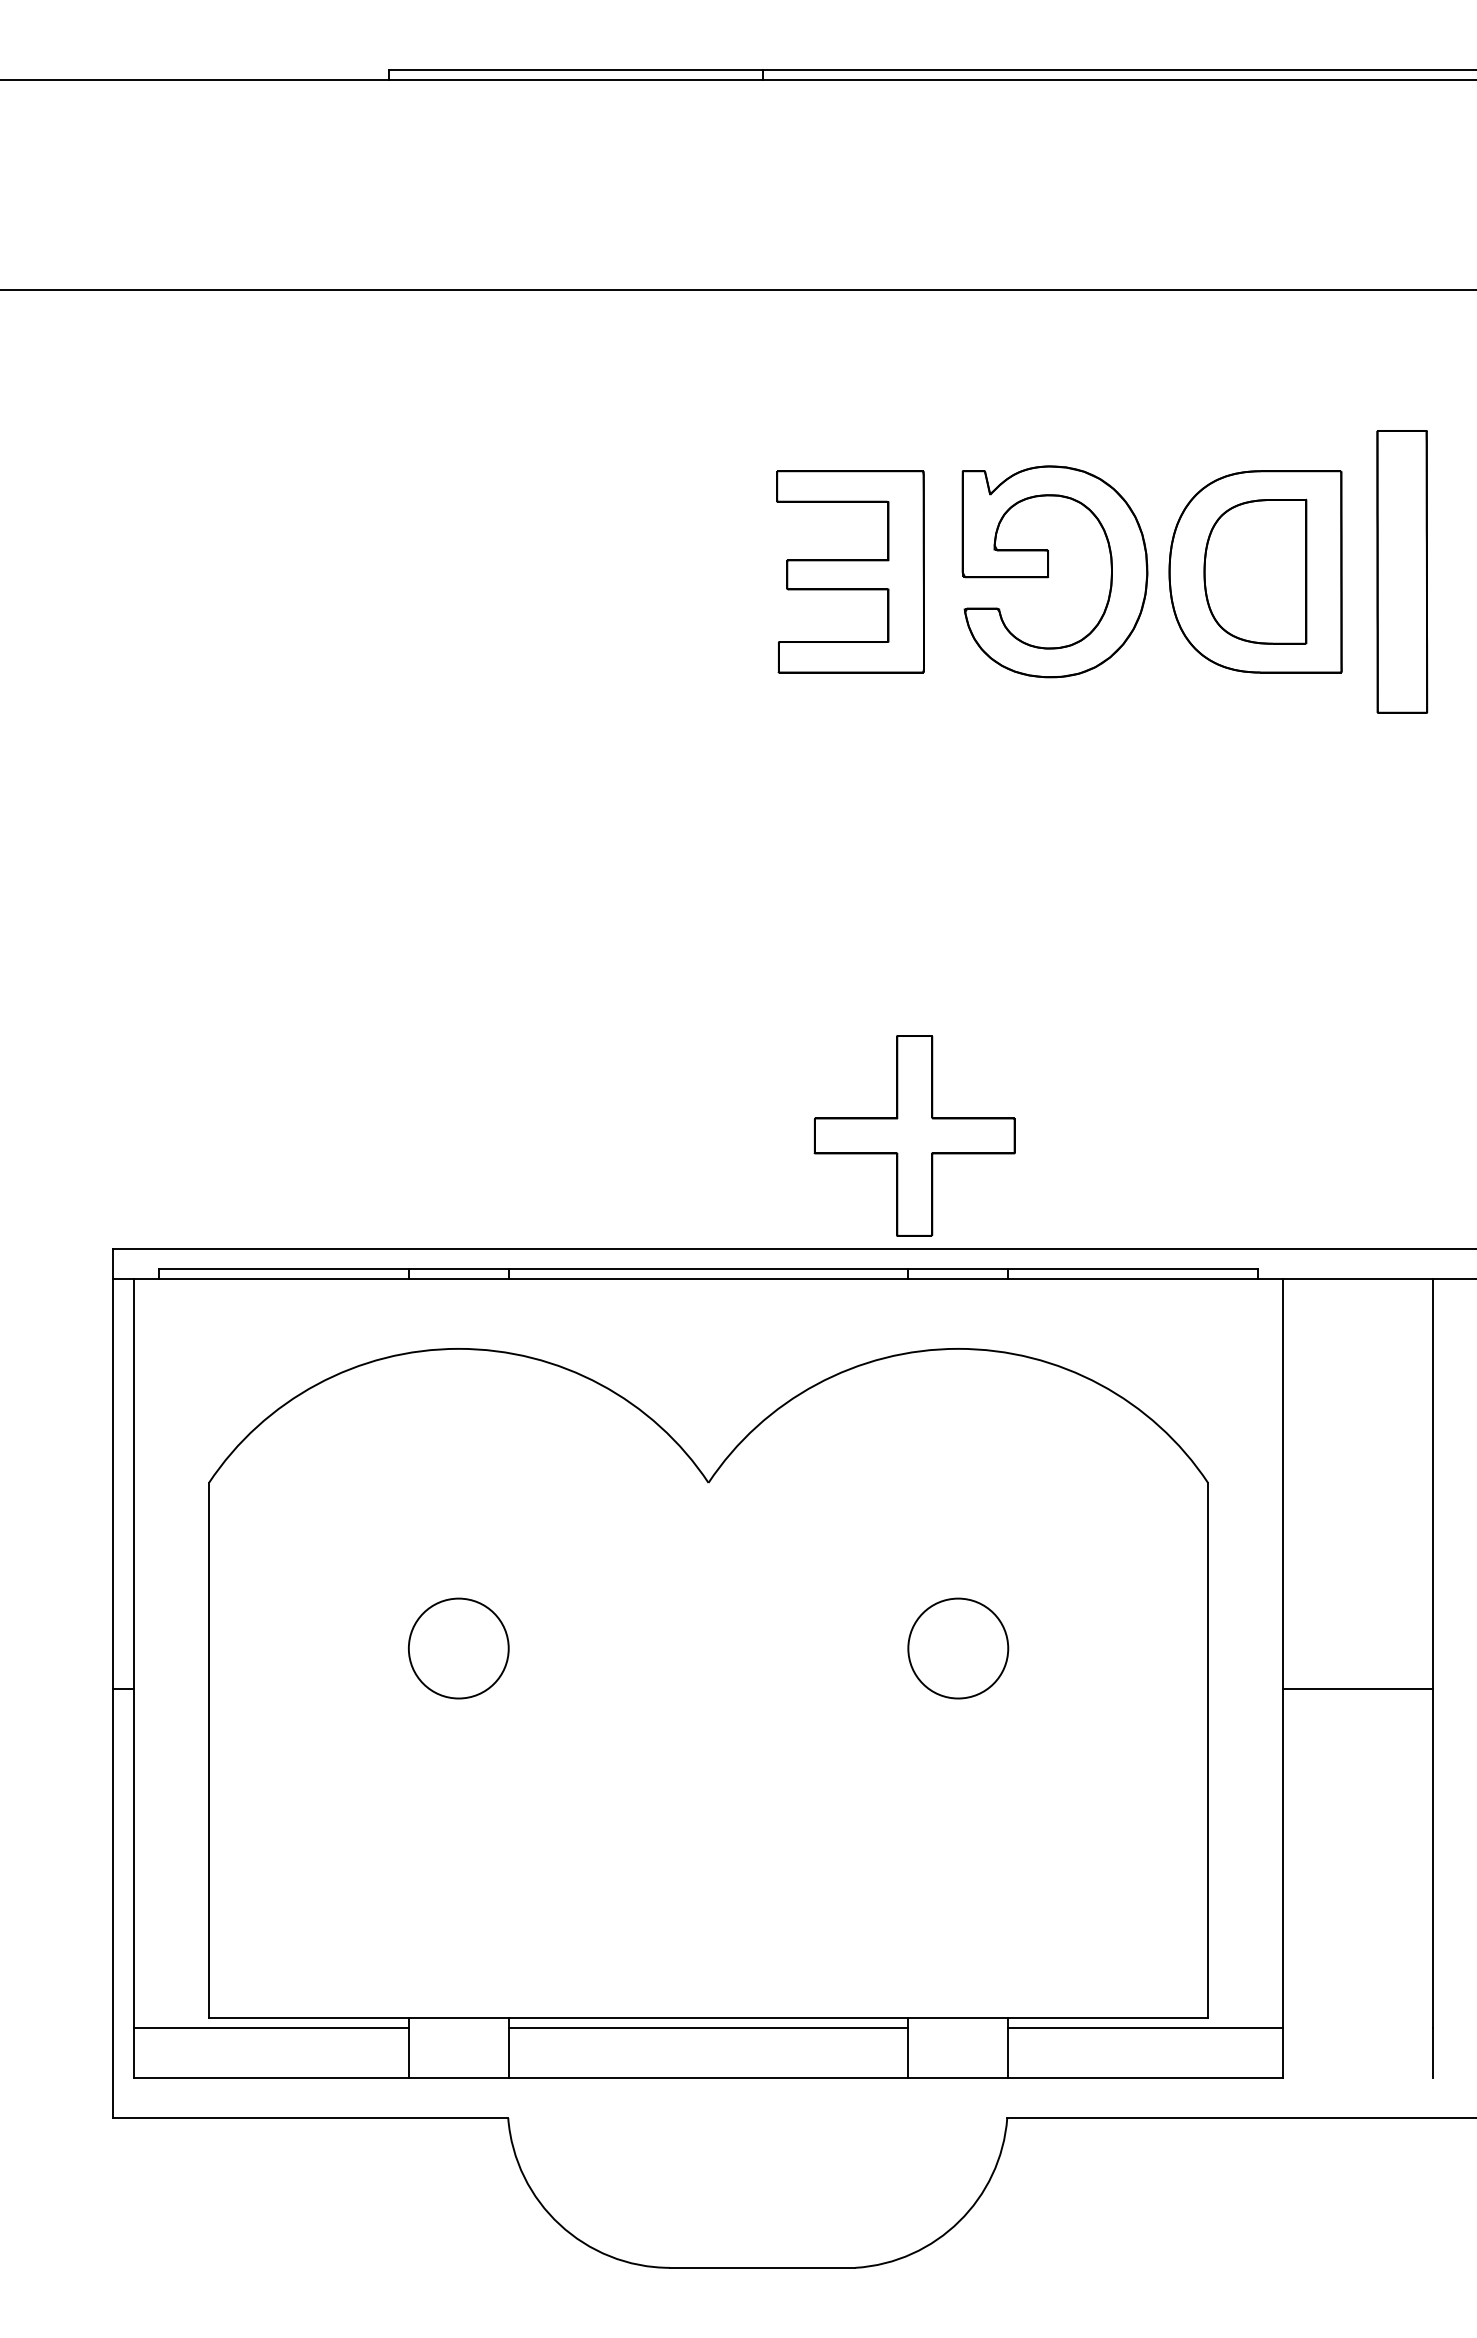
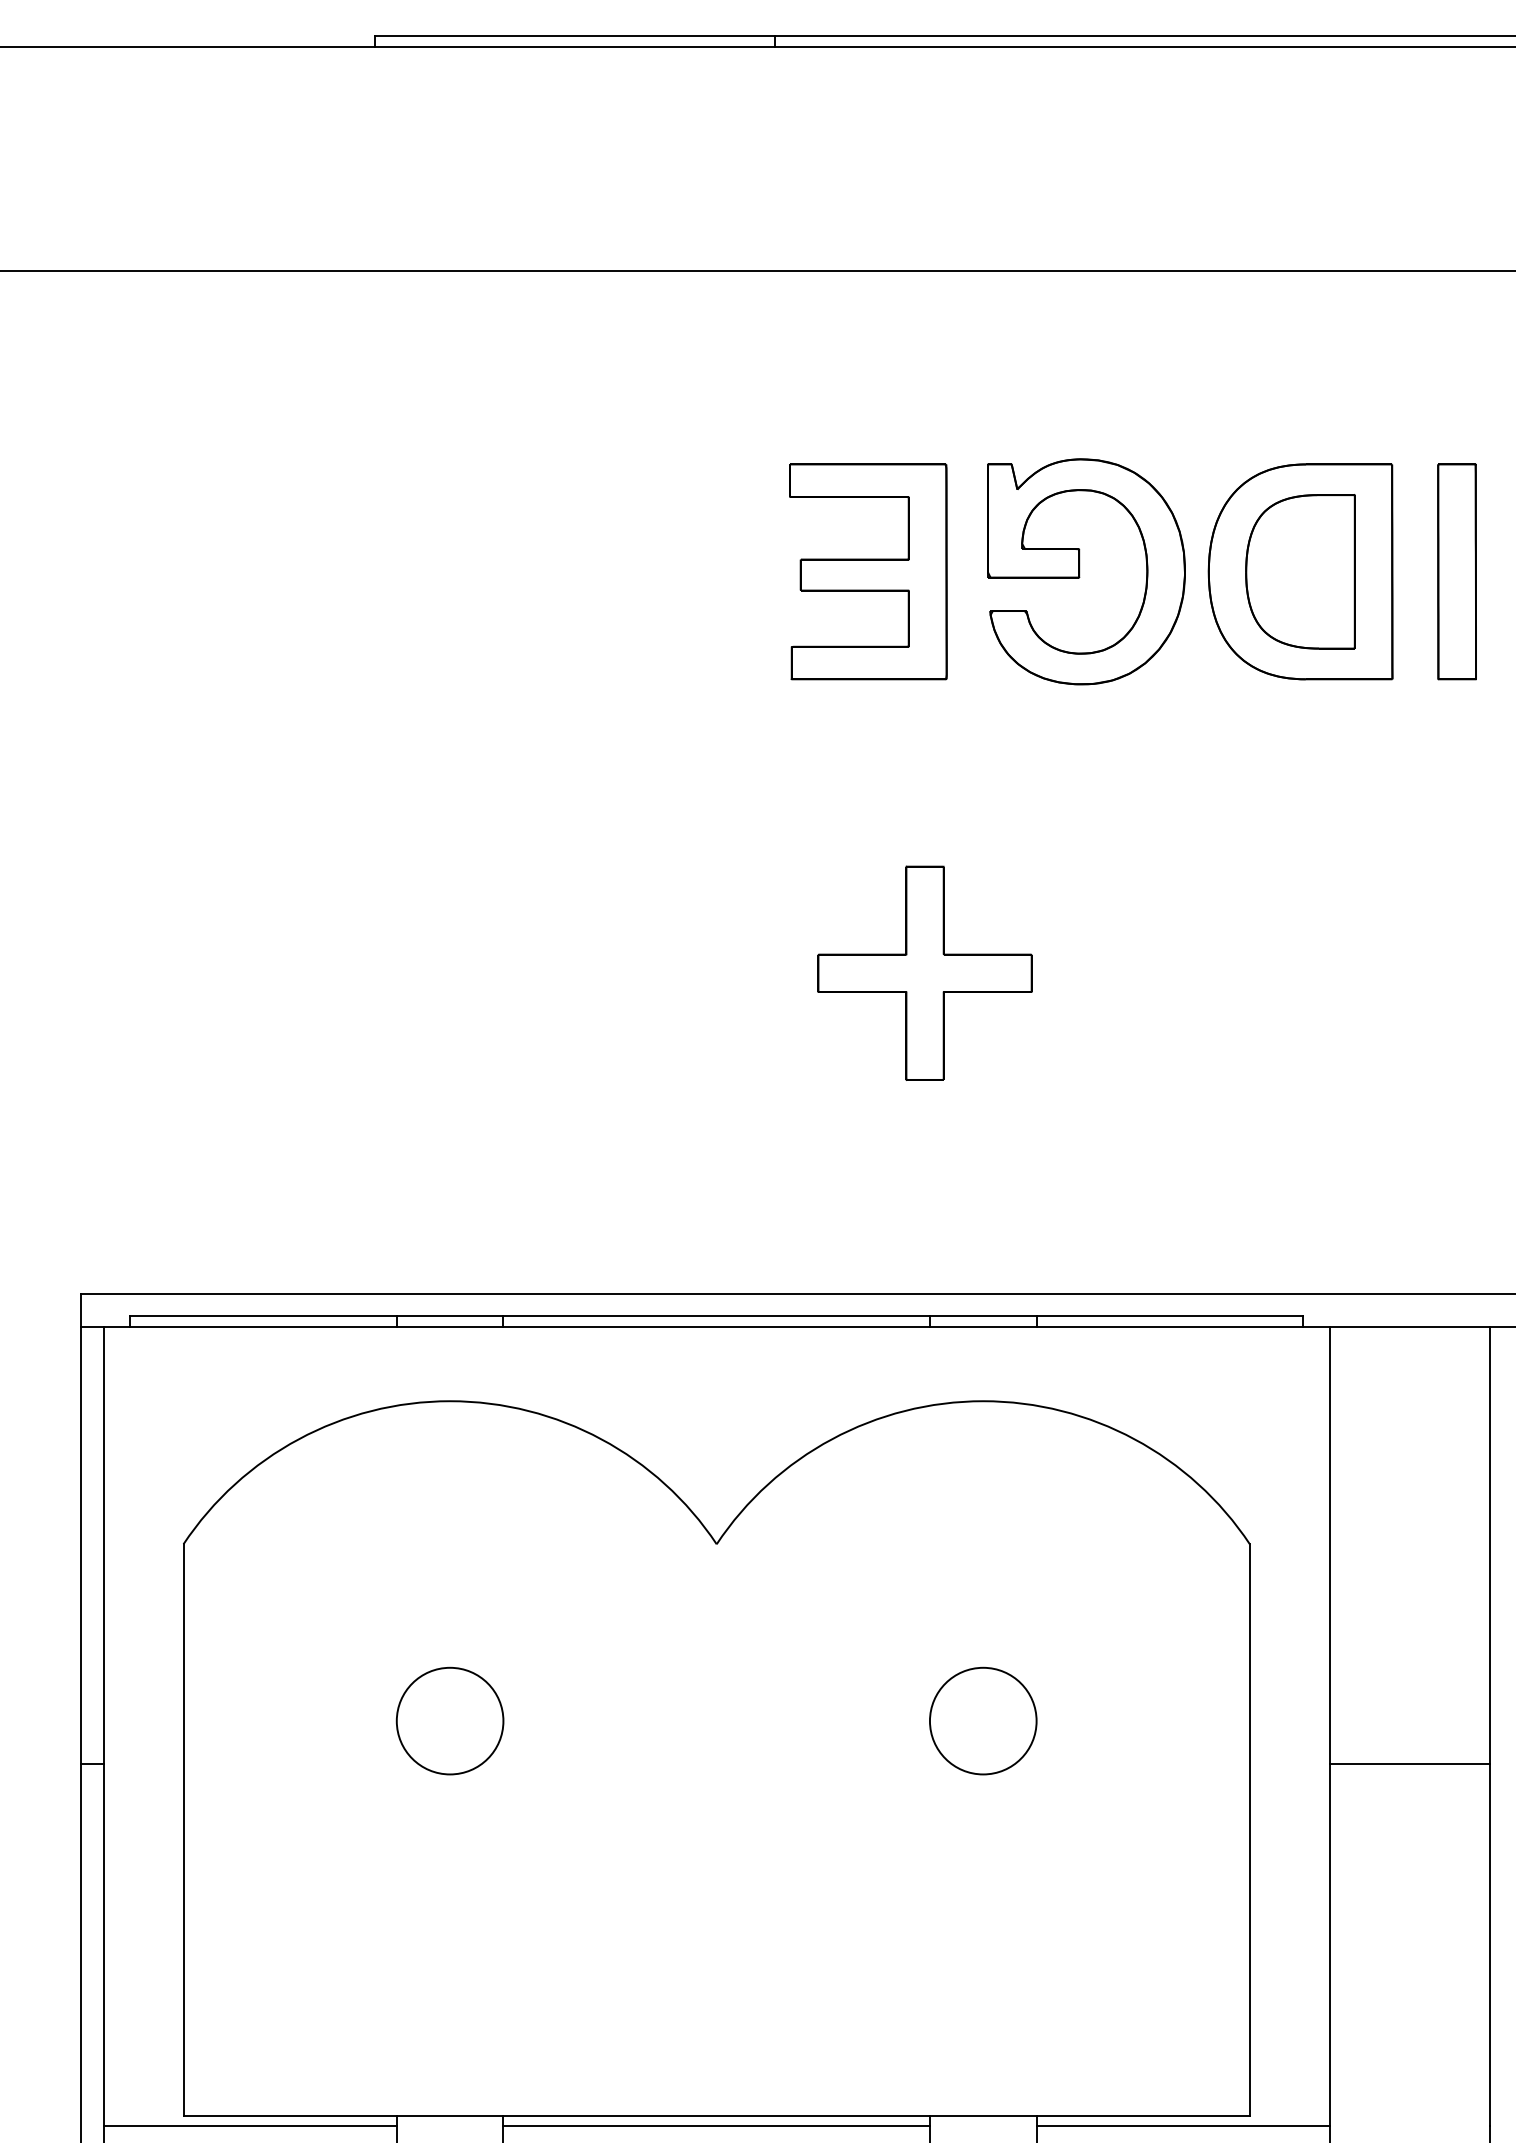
part: (1401, 571) -> (1456, 571), size x0.71
part: (914, 1135) -> (924, 972), moved

